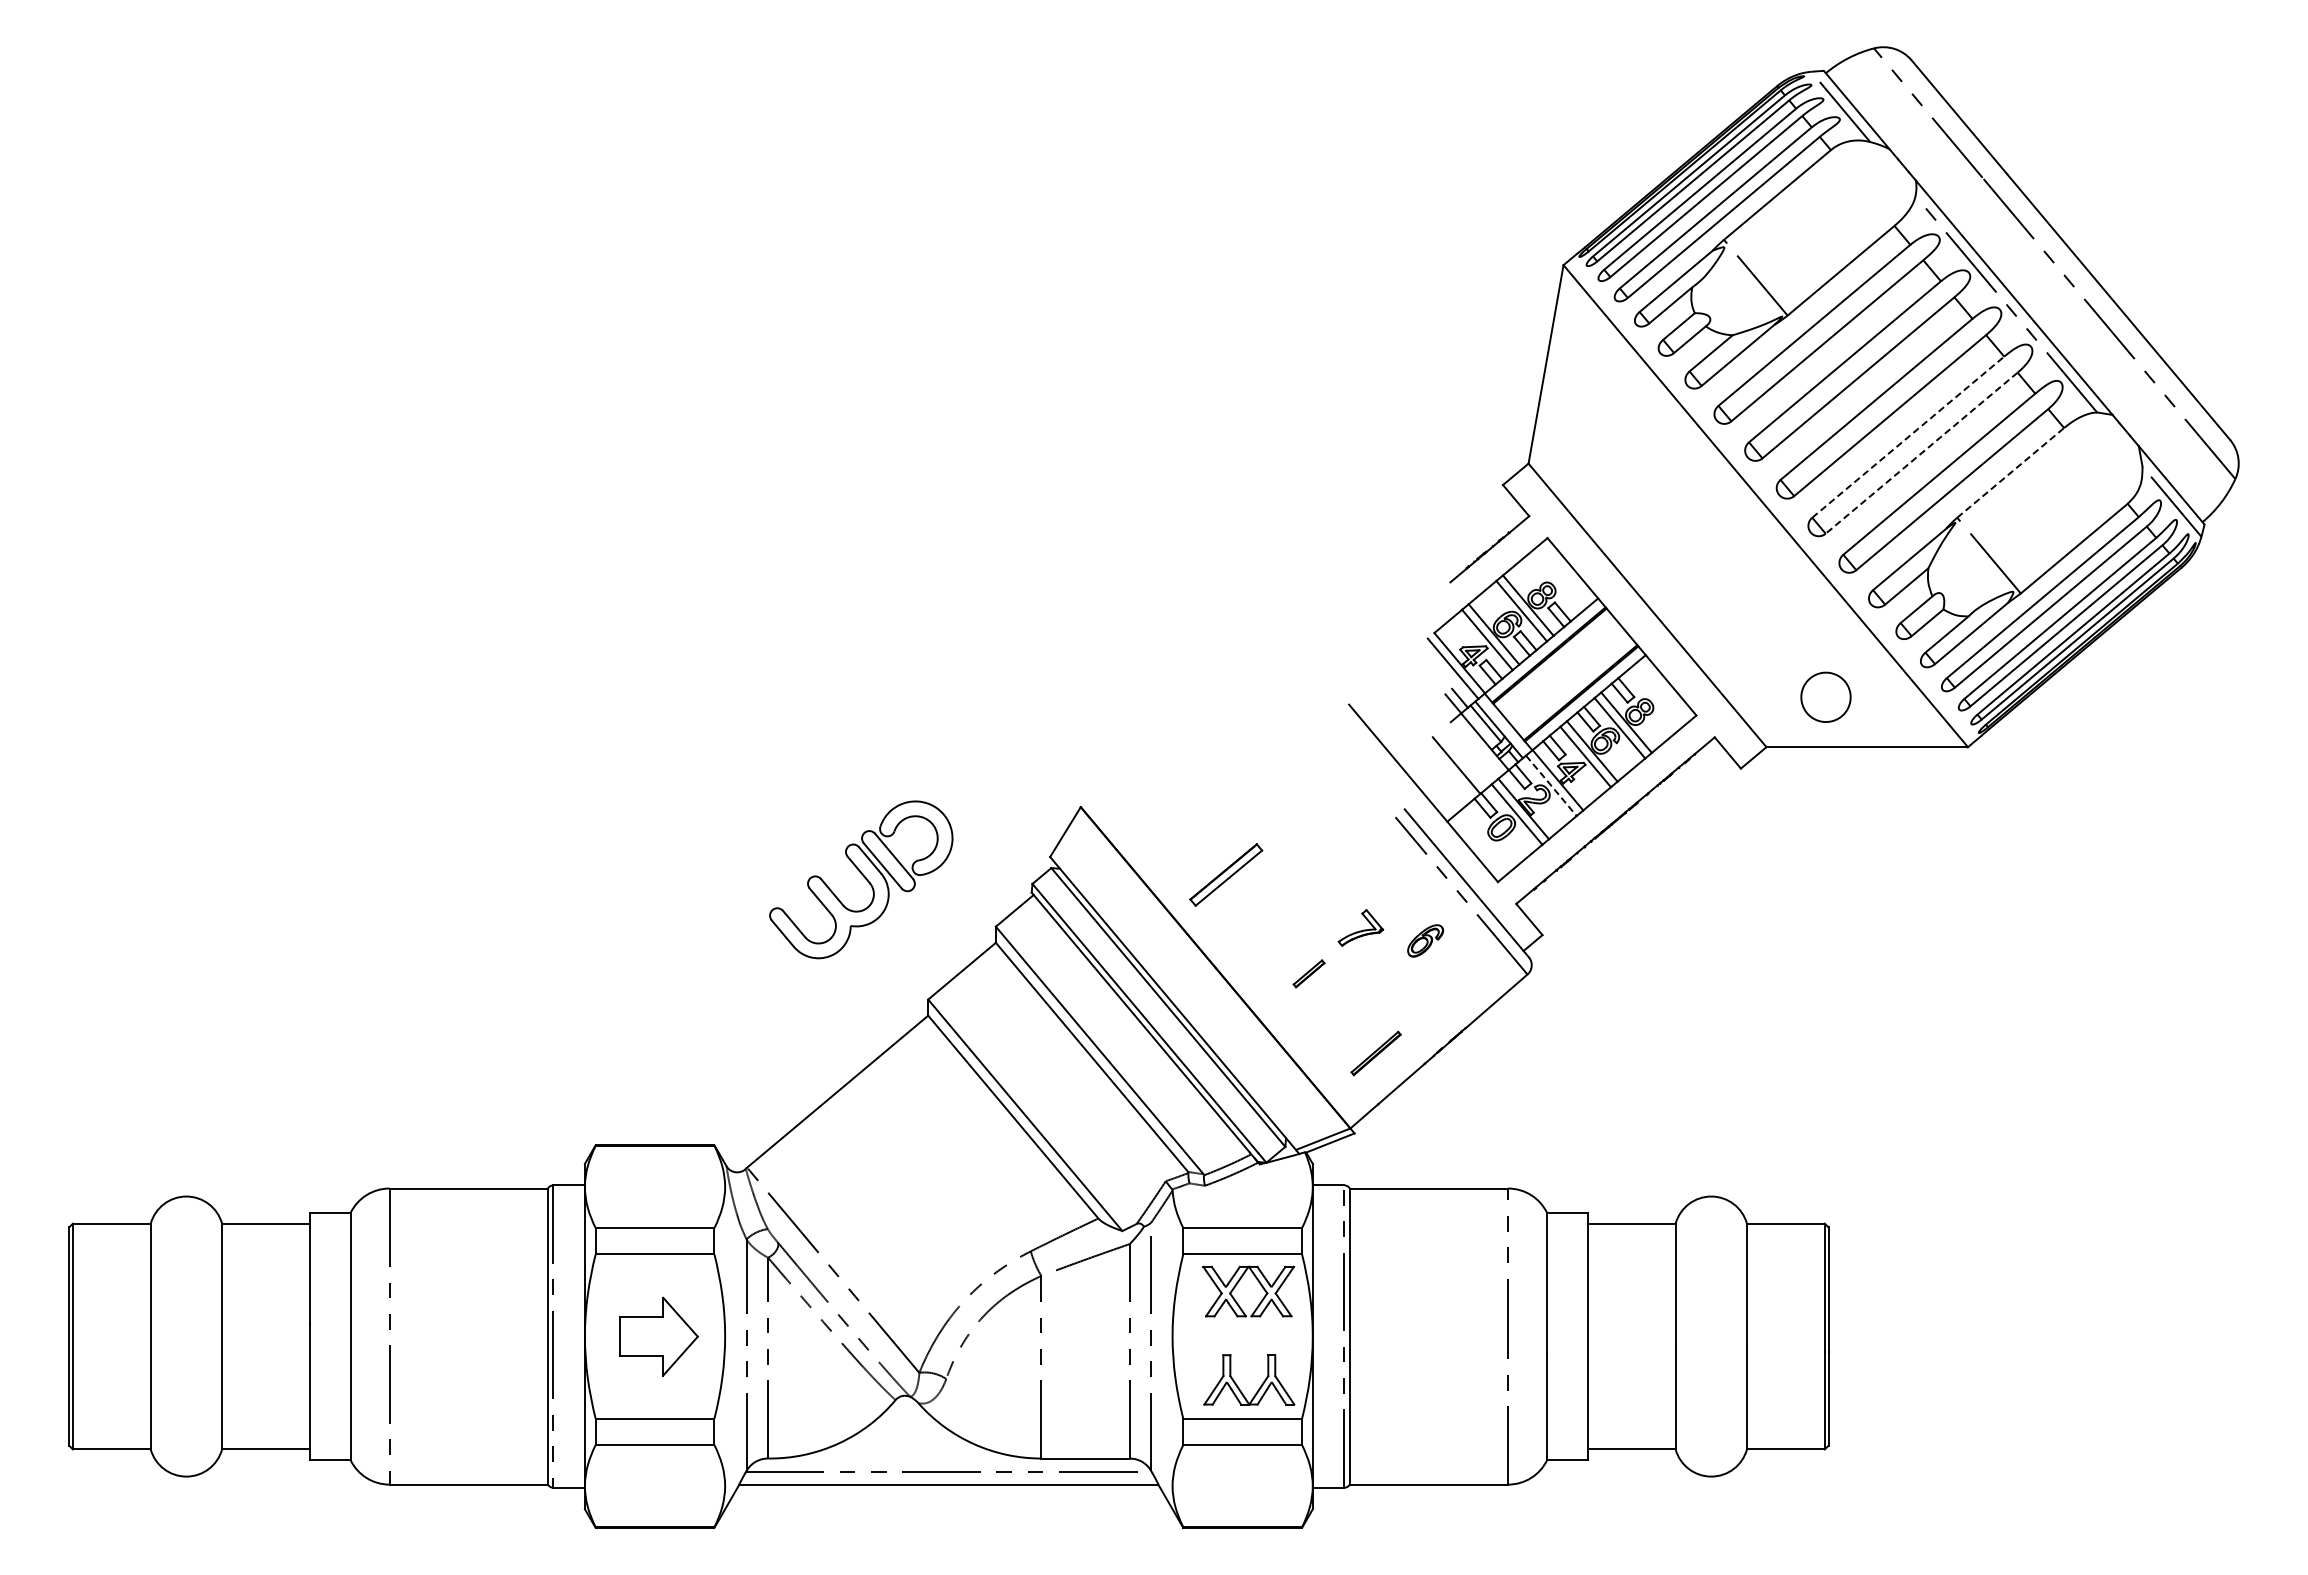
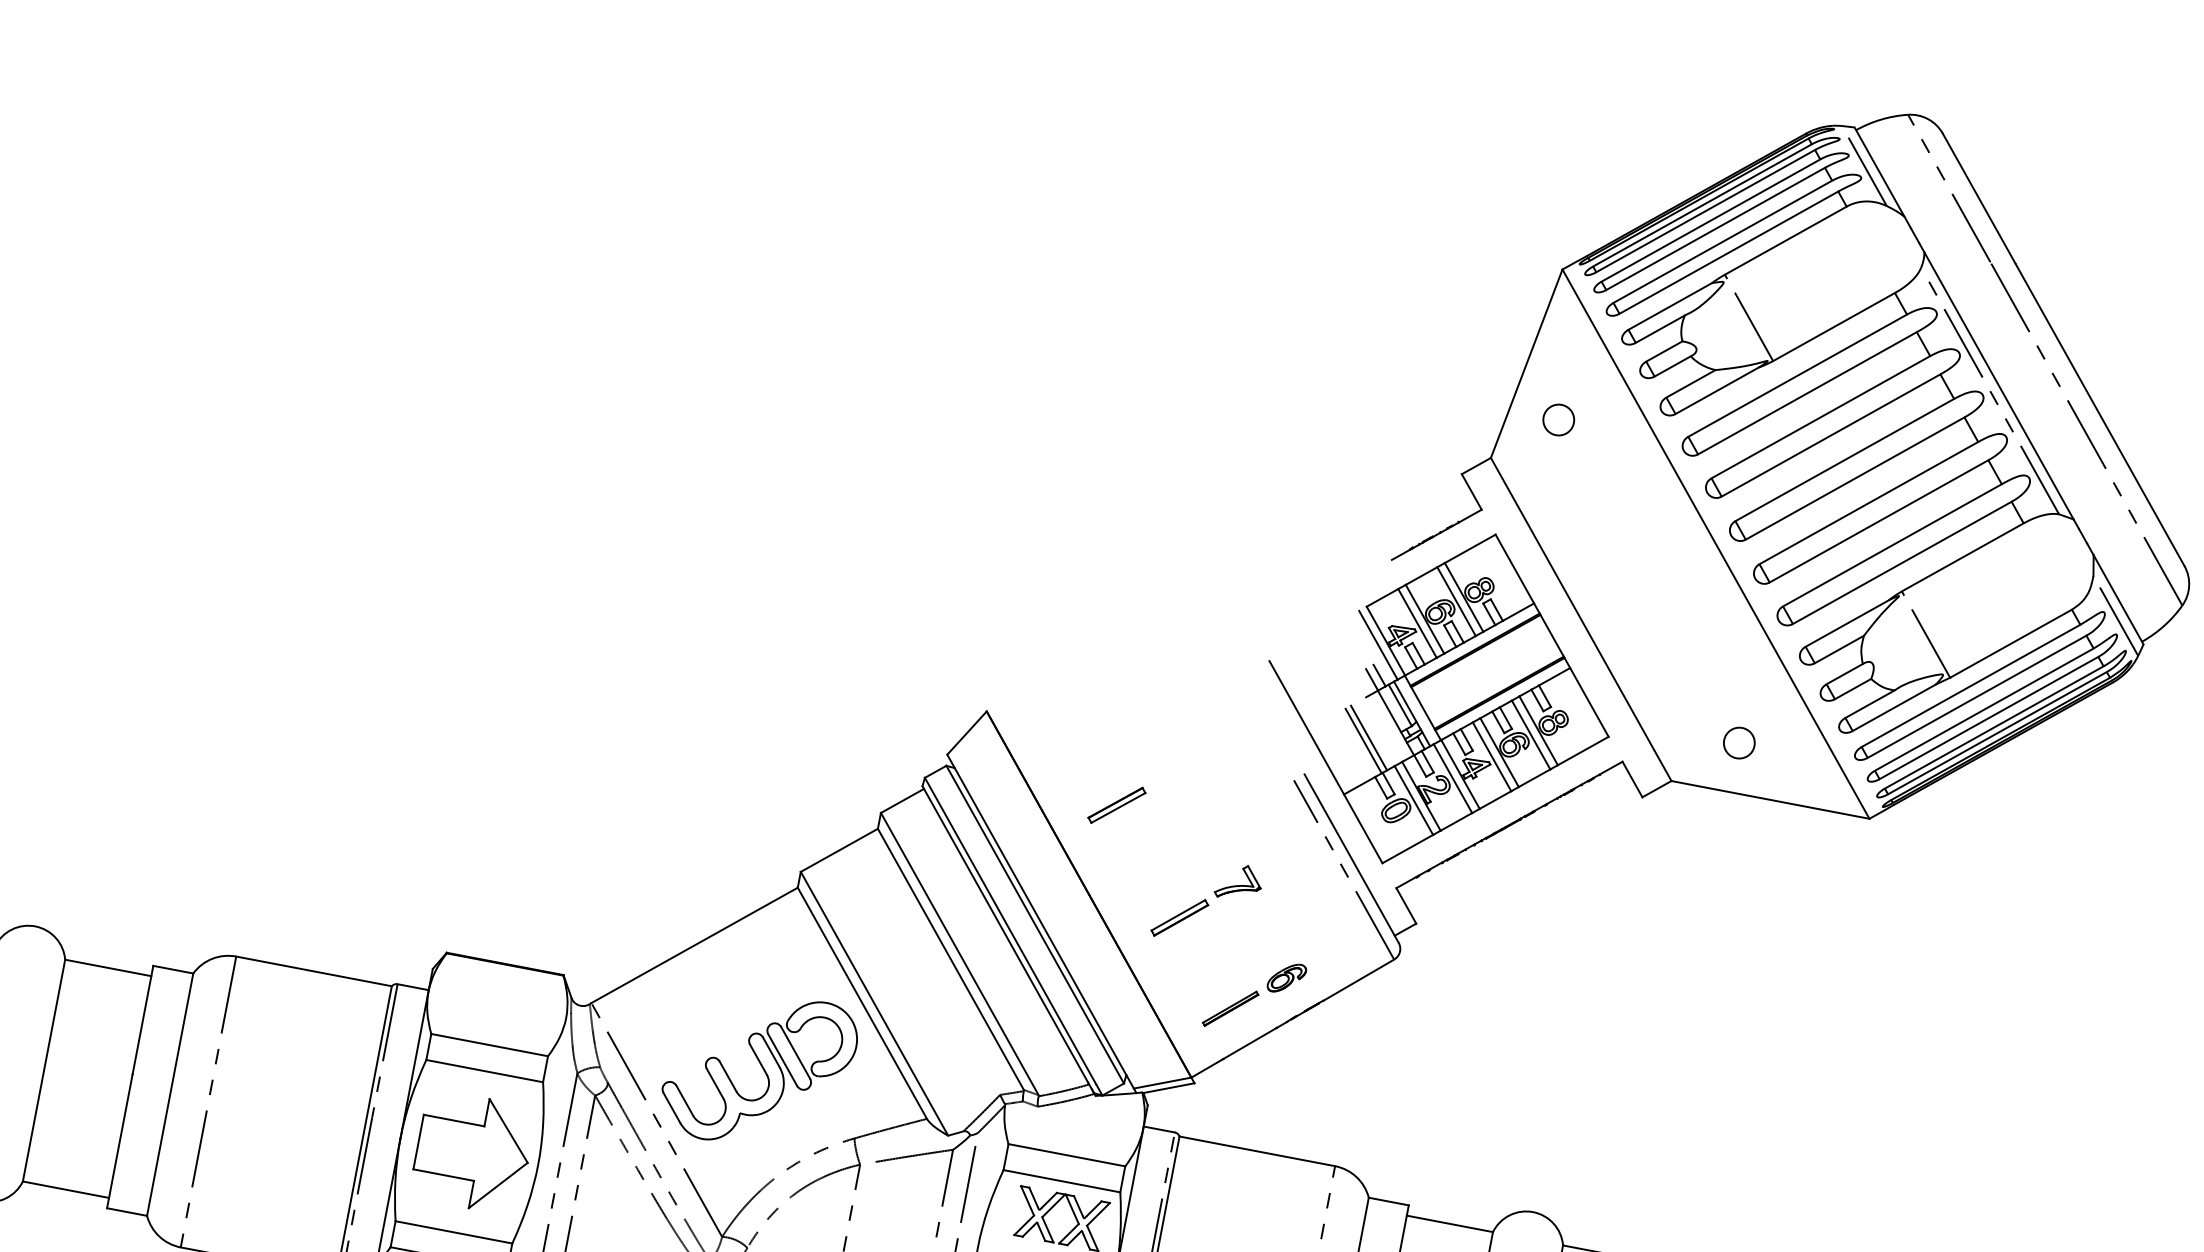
part: (1587, 413) -> (1558, 419), added
line: (1908, 436) -> (1869, 502), dashed -> solid
line: (1921, 453) -> (1878, 521), dashed -> solid
line: (2010, 472) -> (1962, 556), dashed -> solid
part: (1825, 696) -> (1738, 742), size x0.62
line: (1461, 761) -> (1369, 737), added
line: (1551, 786) -> (1452, 779), dashed -> solid
part: (1226, 874) -> (1117, 804), size x0.71
part: (861, 879) -> (759, 1069), moved
part: (1425, 940) -> (1286, 977), moved
part: (1308, 973) -> (1179, 917), size x1.67
part: (658, 1336) -> (472, 1152), size x1.43

